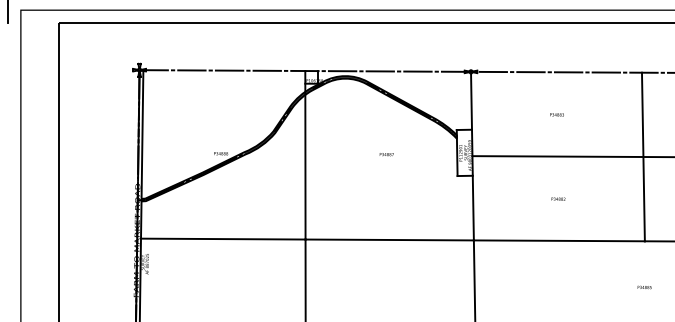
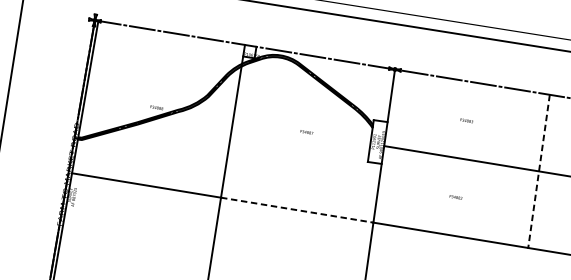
line: (643, 157) -> (539, 171), solid -> dashed
line: (390, 239) -> (298, 209), solid -> dashed

